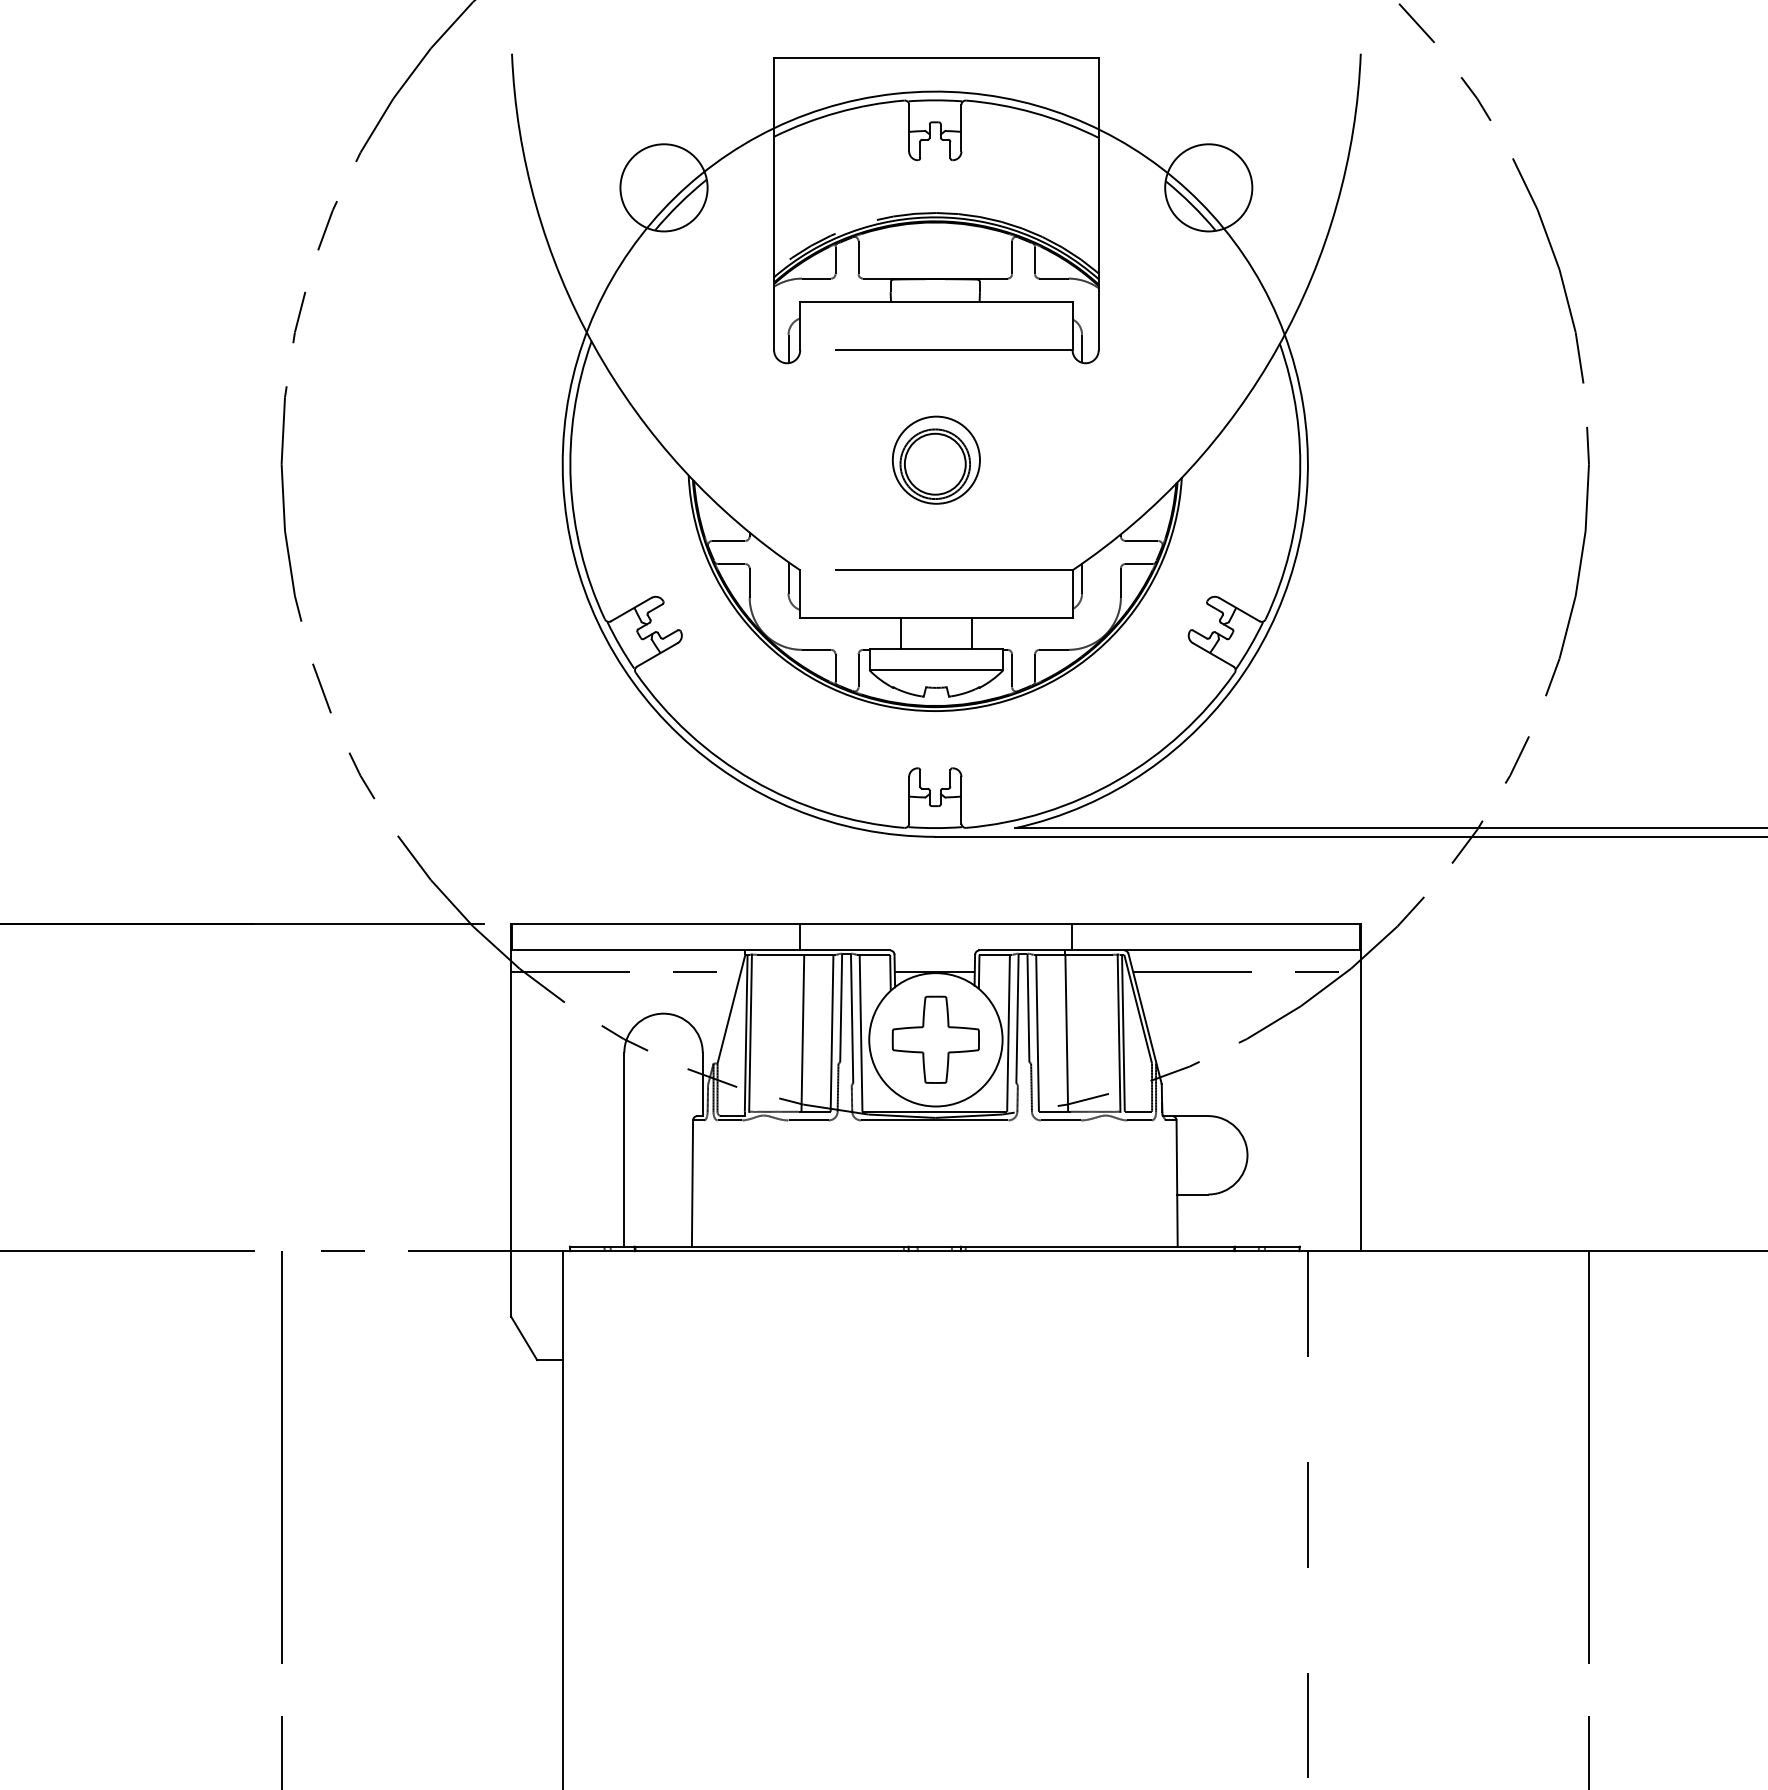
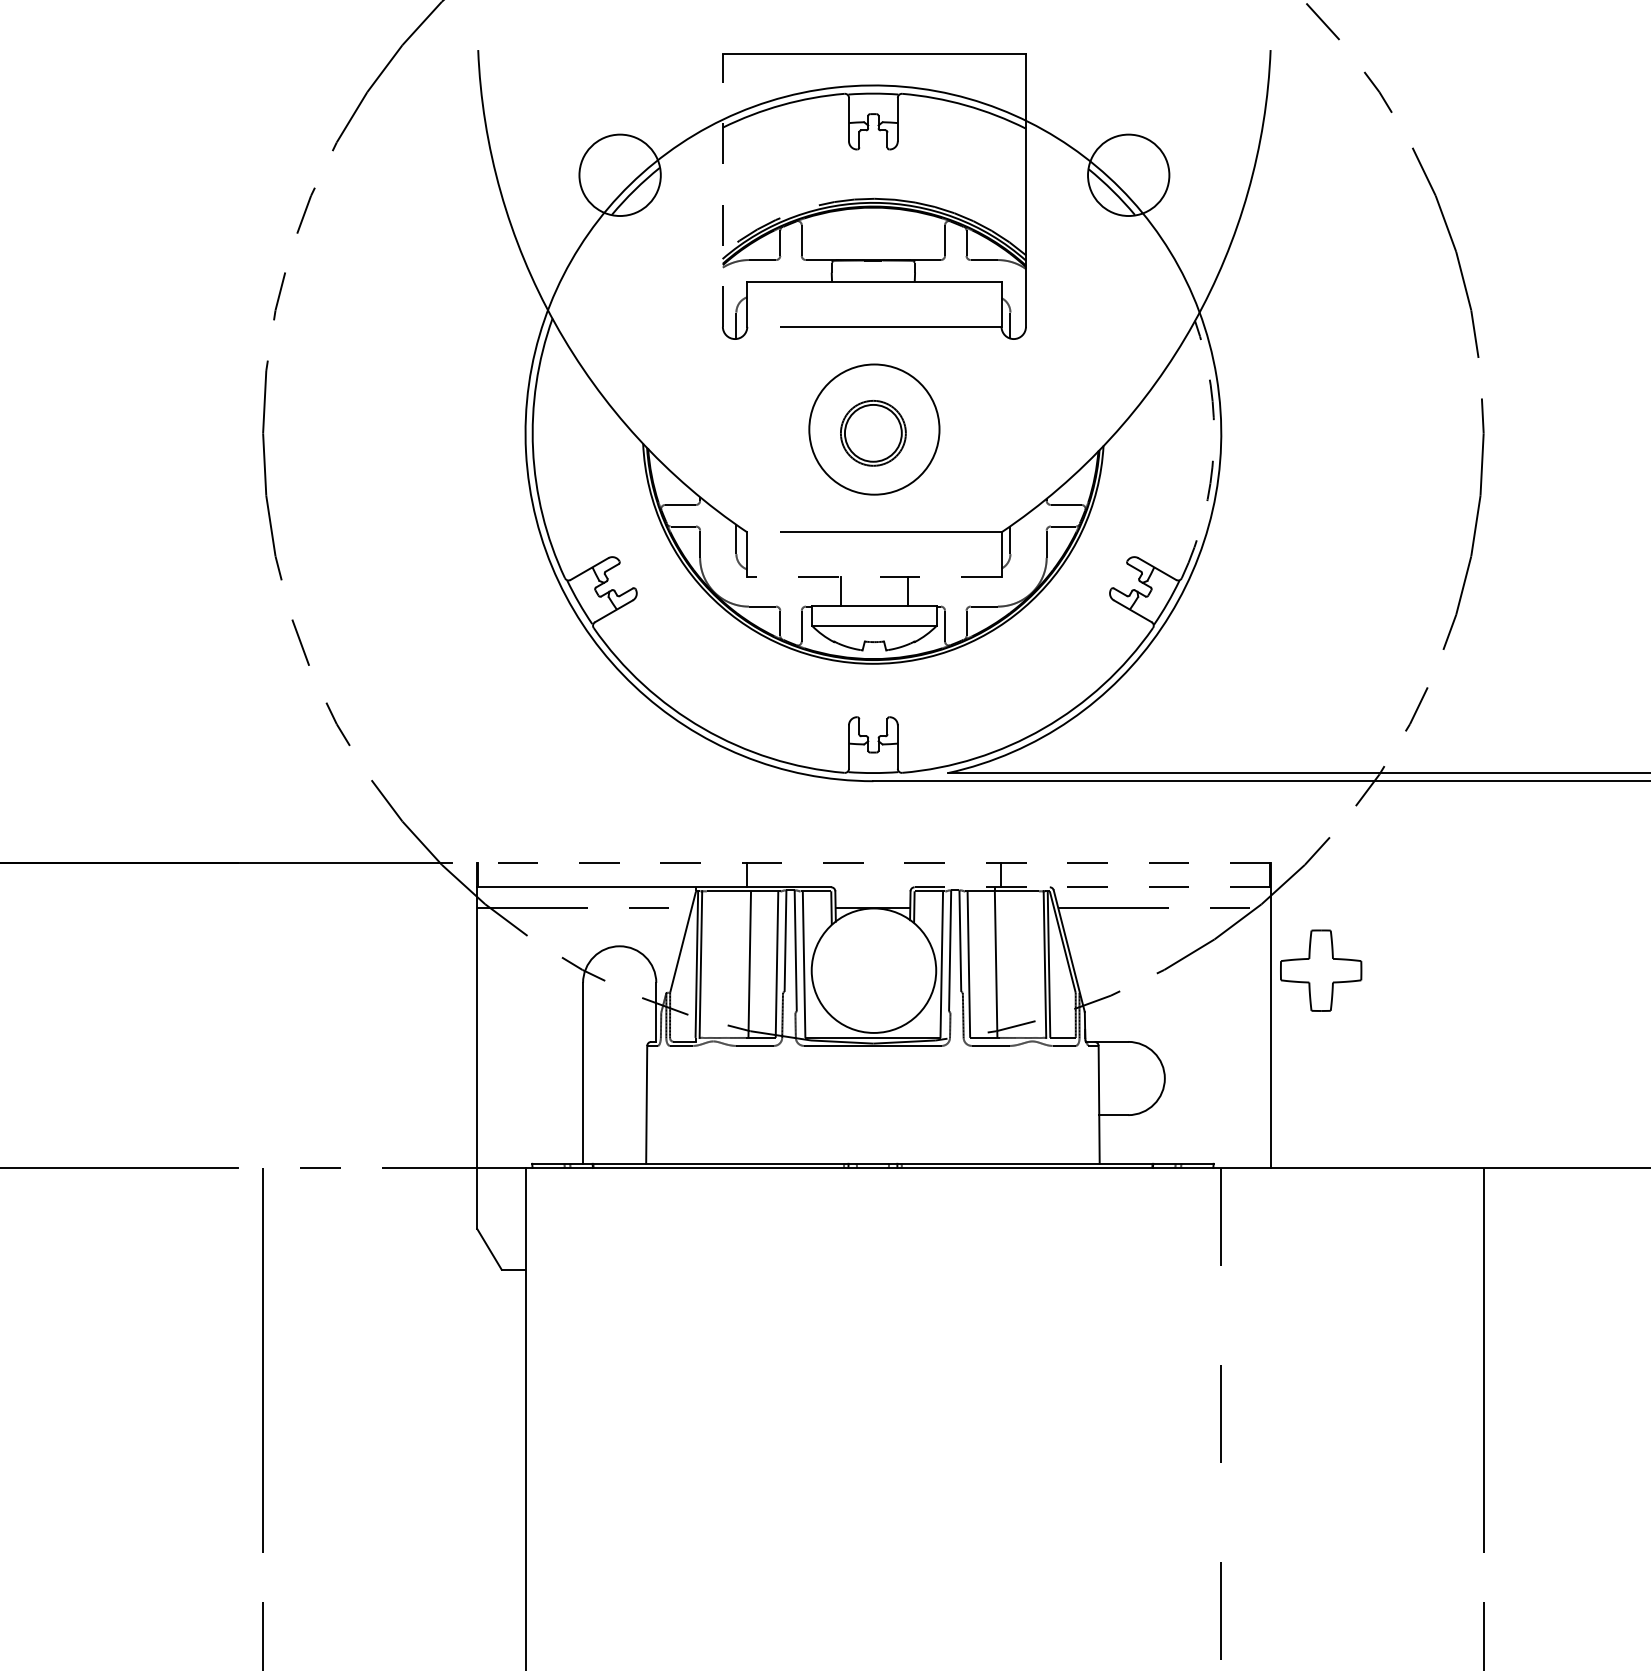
line: (774, 204) -> (723, 190), solid -> dashed
circle: (935, 459) -> (873, 428), size x1.6
arc: (1299, 482) -> (1213, 450), solid -> dashed
line: (935, 618) -> (873, 577), solid -> dashed
line: (935, 924) -> (873, 863), solid -> dashed
line: (1170, 950) -> (1092, 887), solid -> dashed
part: (935, 1039) -> (1320, 970), moved

